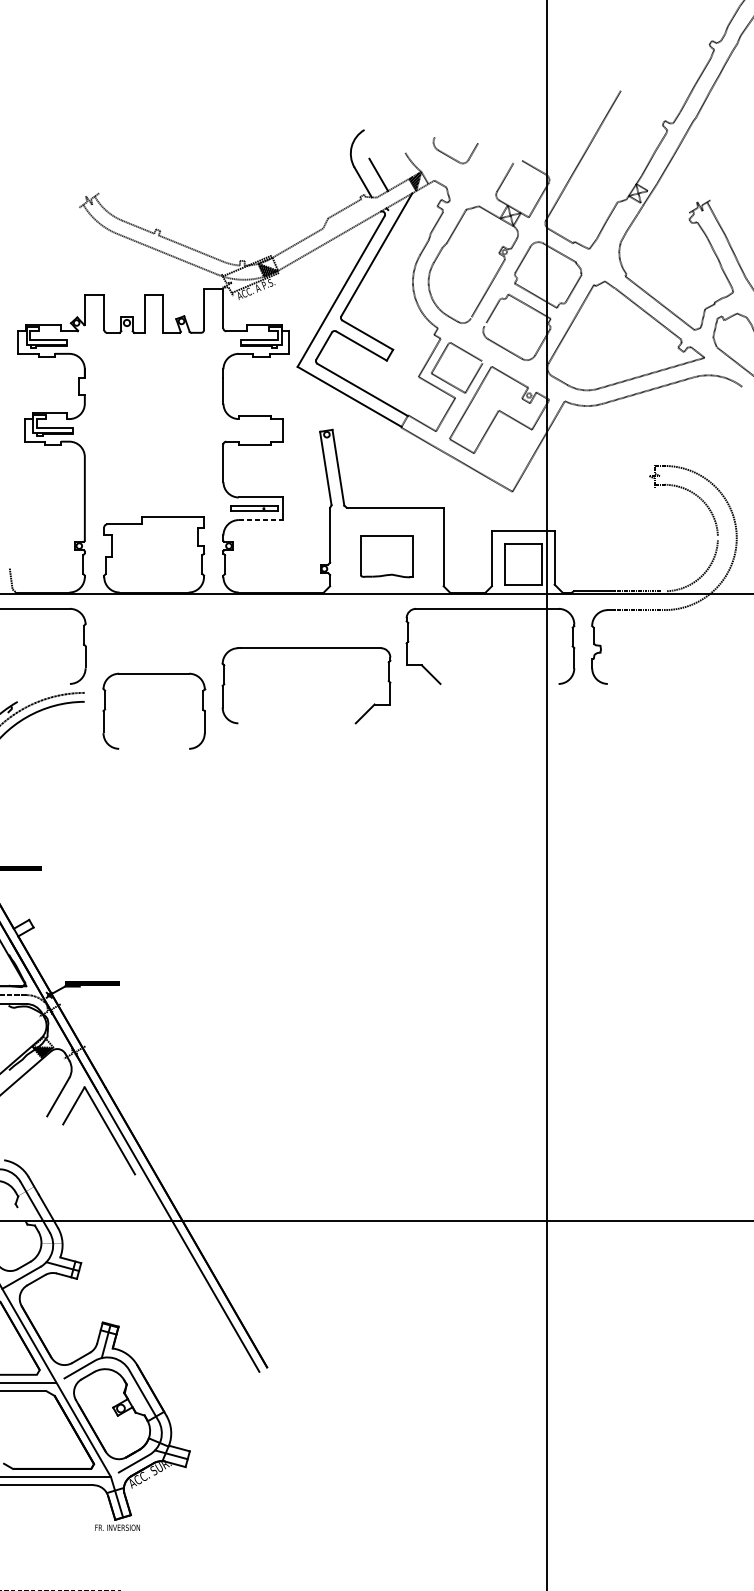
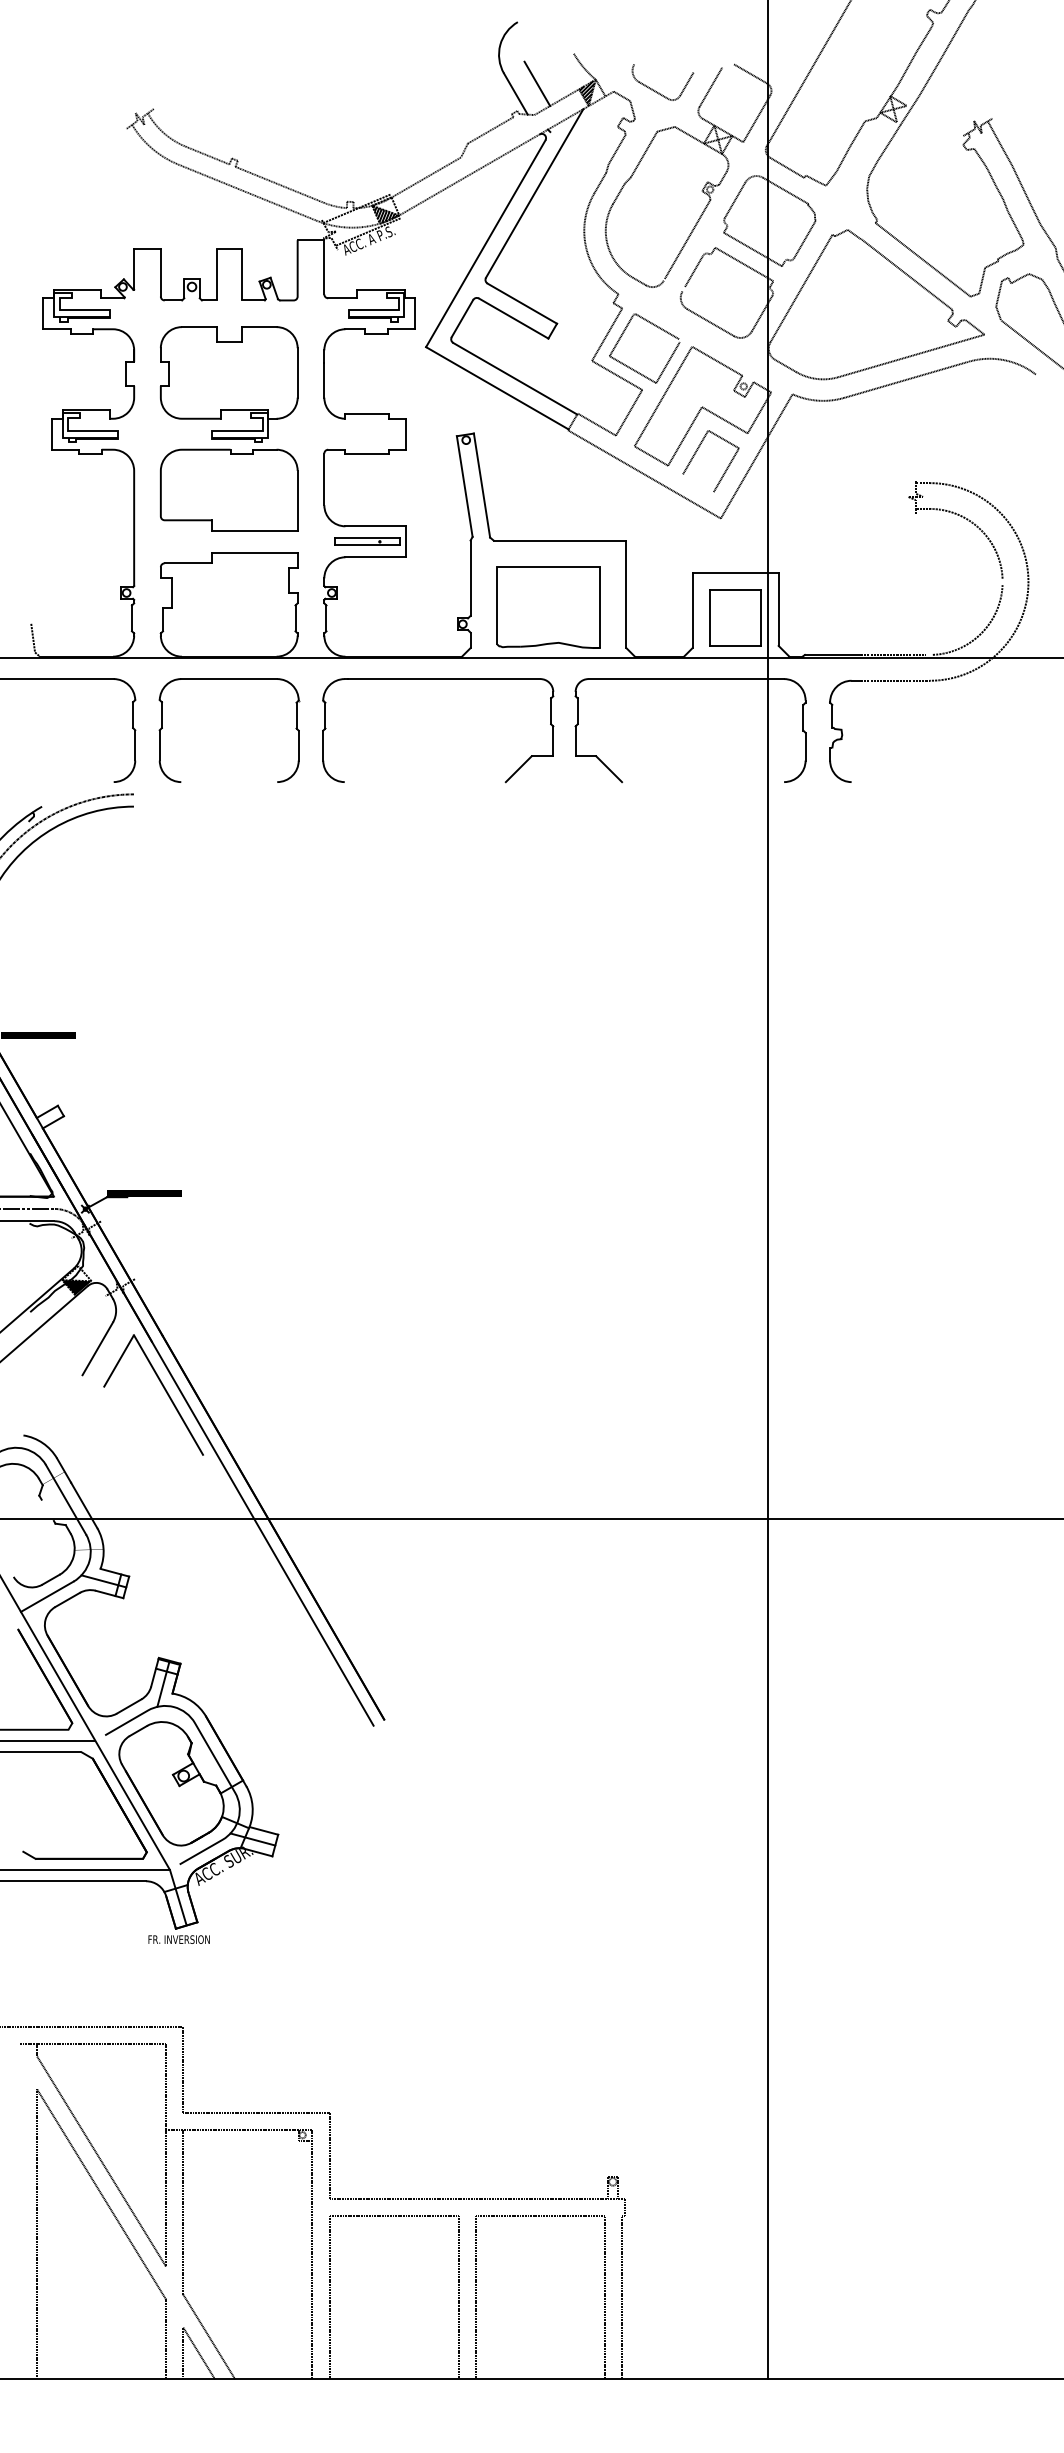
part: (451, 157) -> (657, 91), moved
part: (154, 426) -> (229, 428), added
part: (494, 444) -> (696, 453), added
line: (261, 520) -> (376, 557), dashed -> solid
part: (386, 556) -> (548, 607), size x1.43
part: (306, 648) -> (438, 679), moved
part: (154, 674) -> (229, 679), moved

